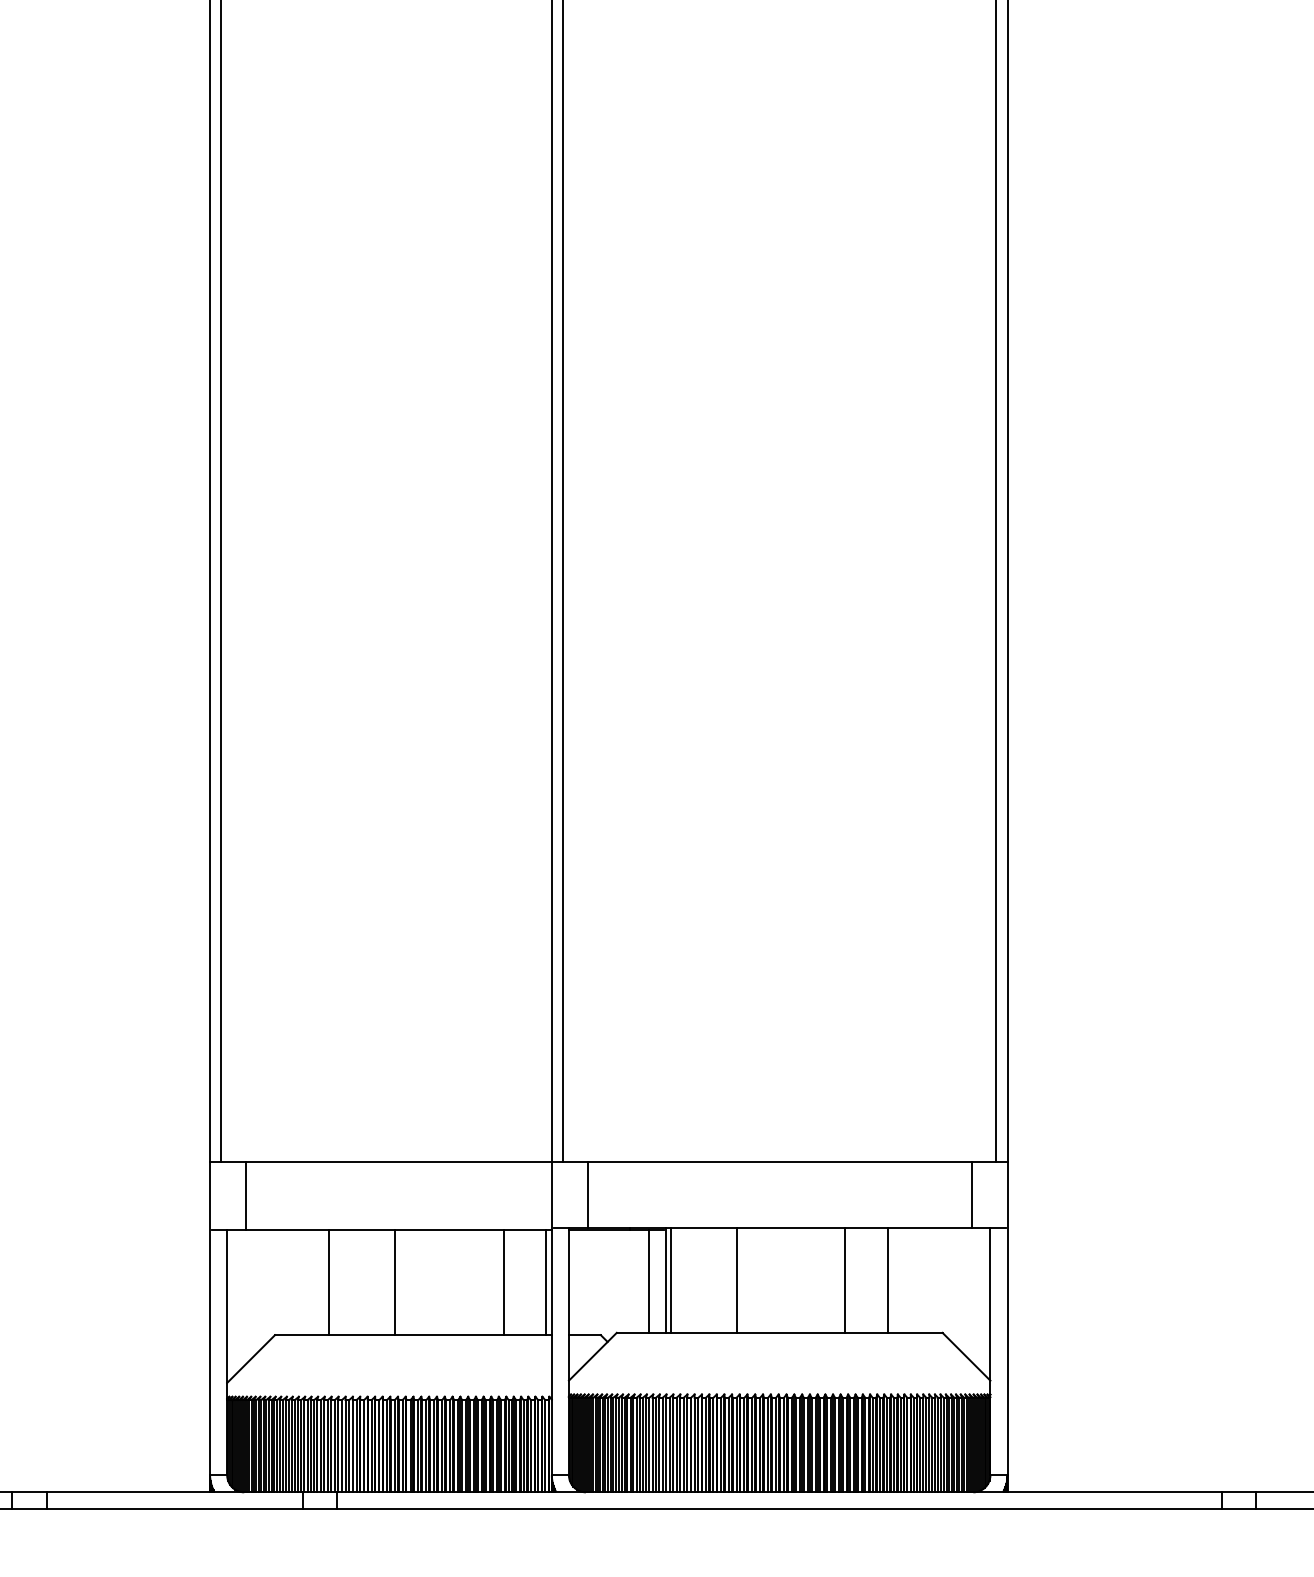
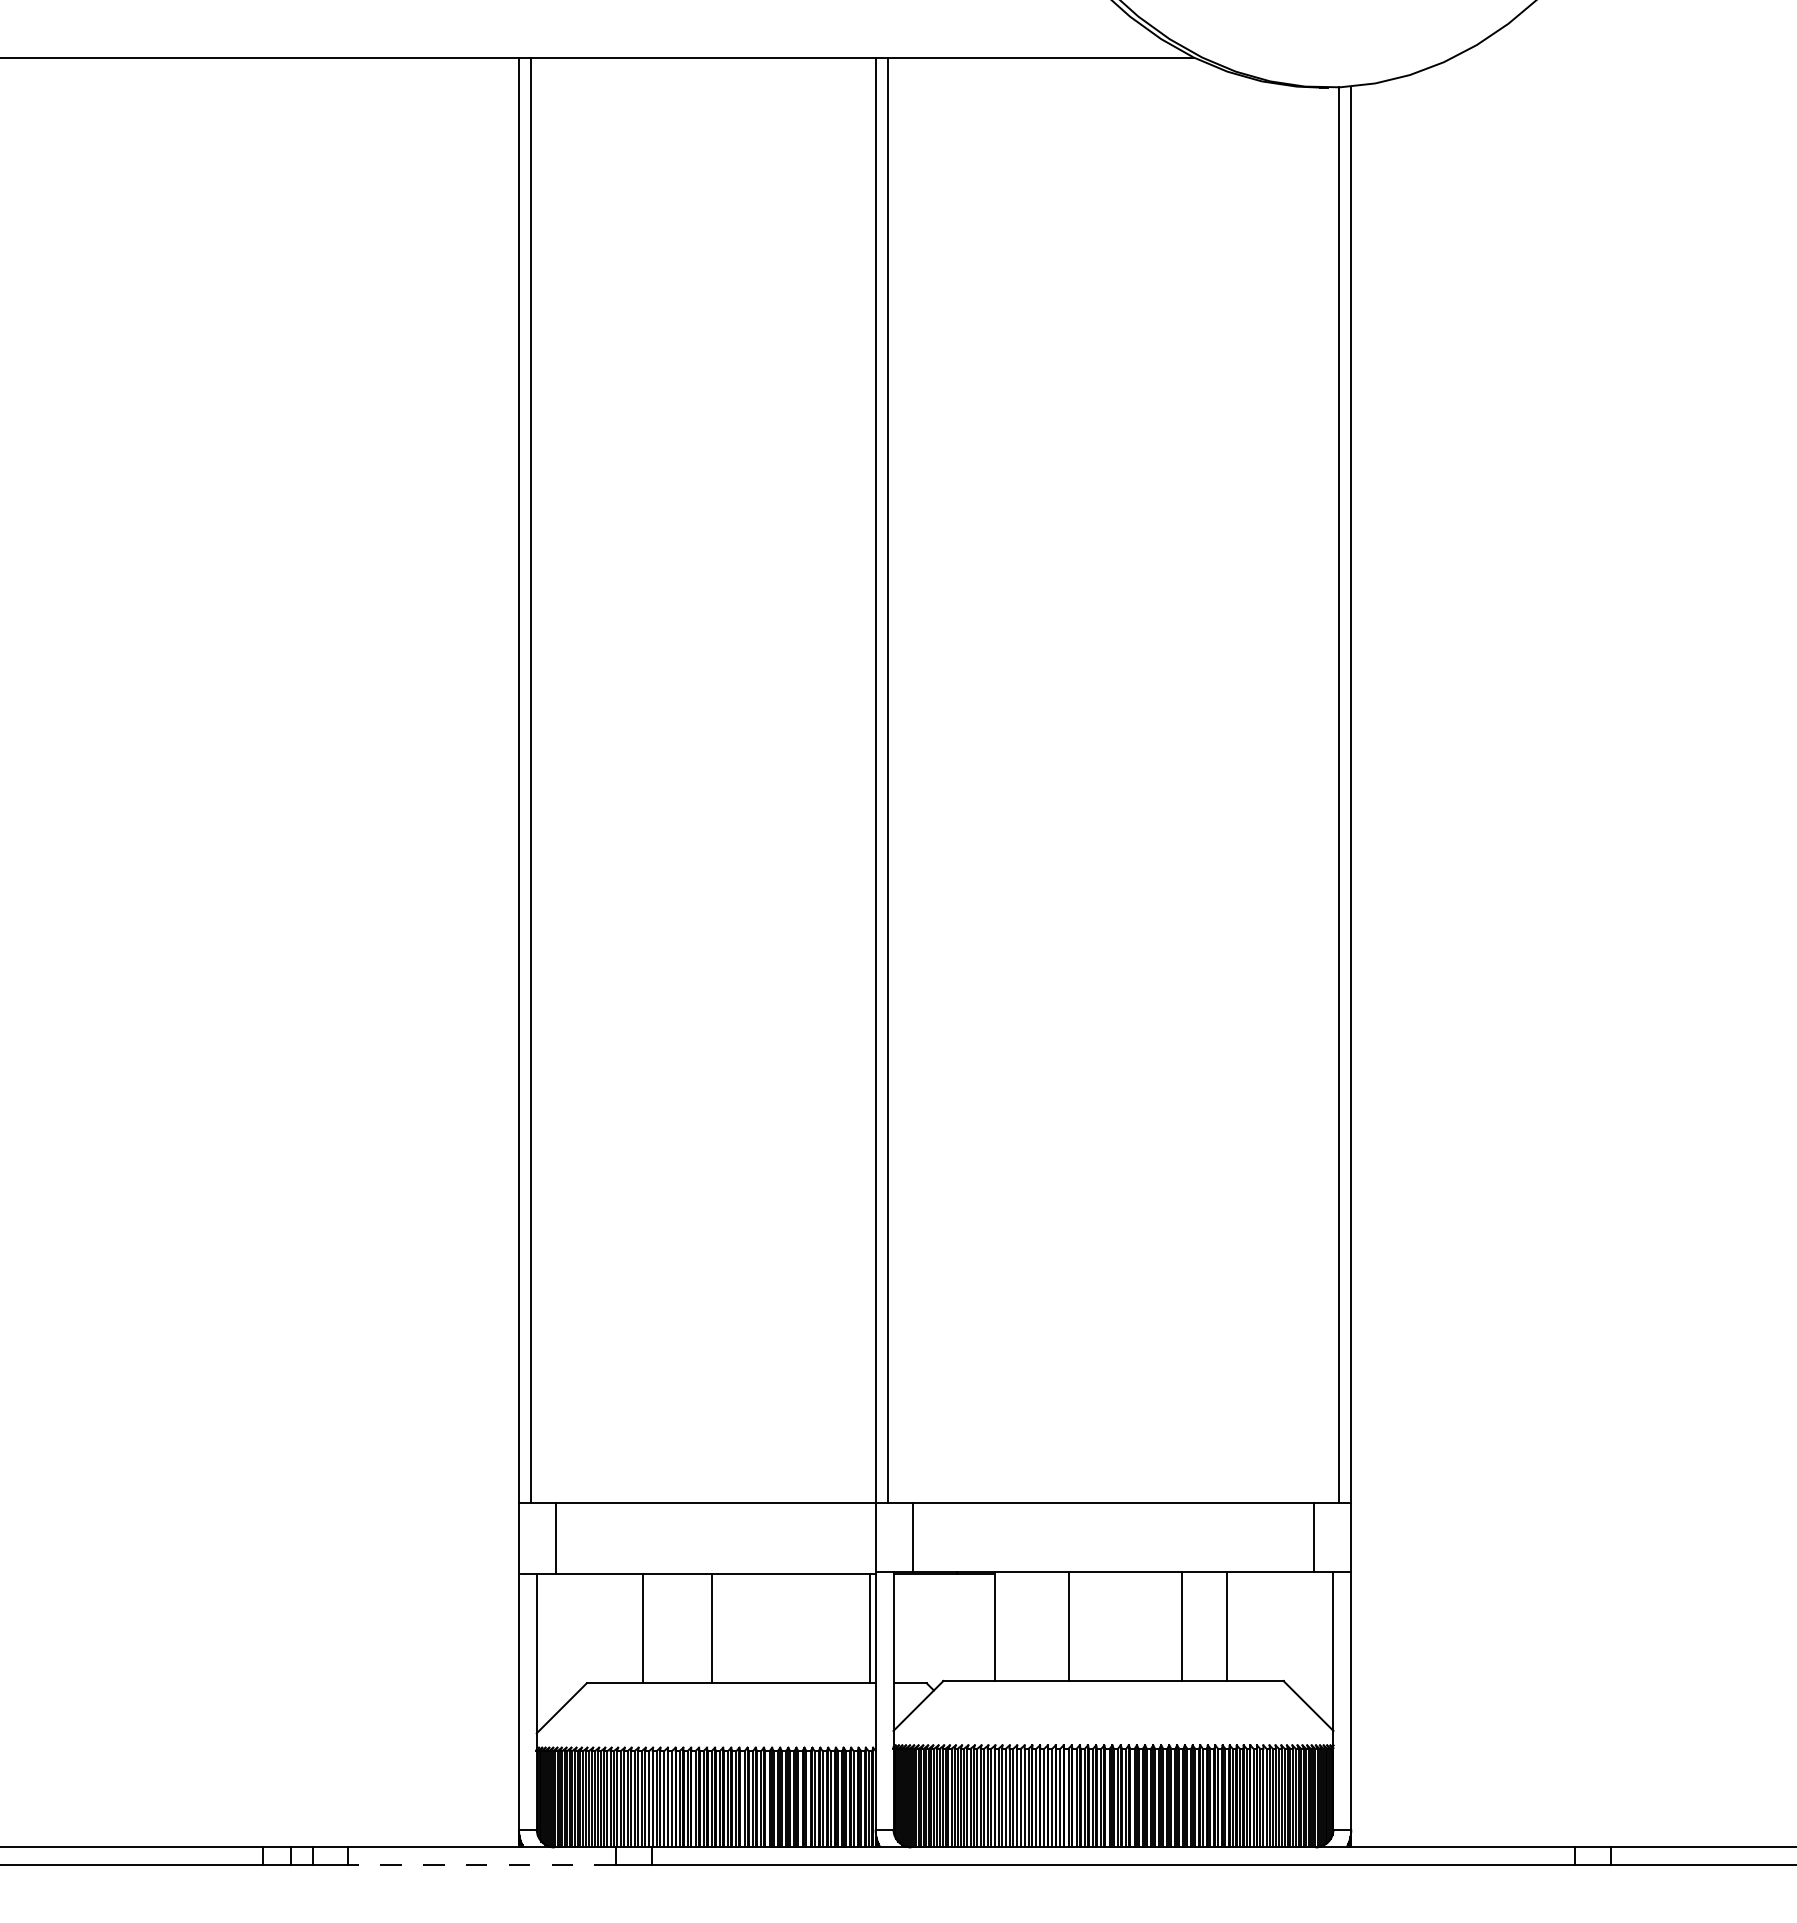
line: (671, 1279) -> (1000, 1625), removed
line: (648, 1280) -> (976, 1626), removed
line: (503, 1282) -> (825, 1628), removed
line: (175, 1509) -> (482, 1865), solid -> dashed

